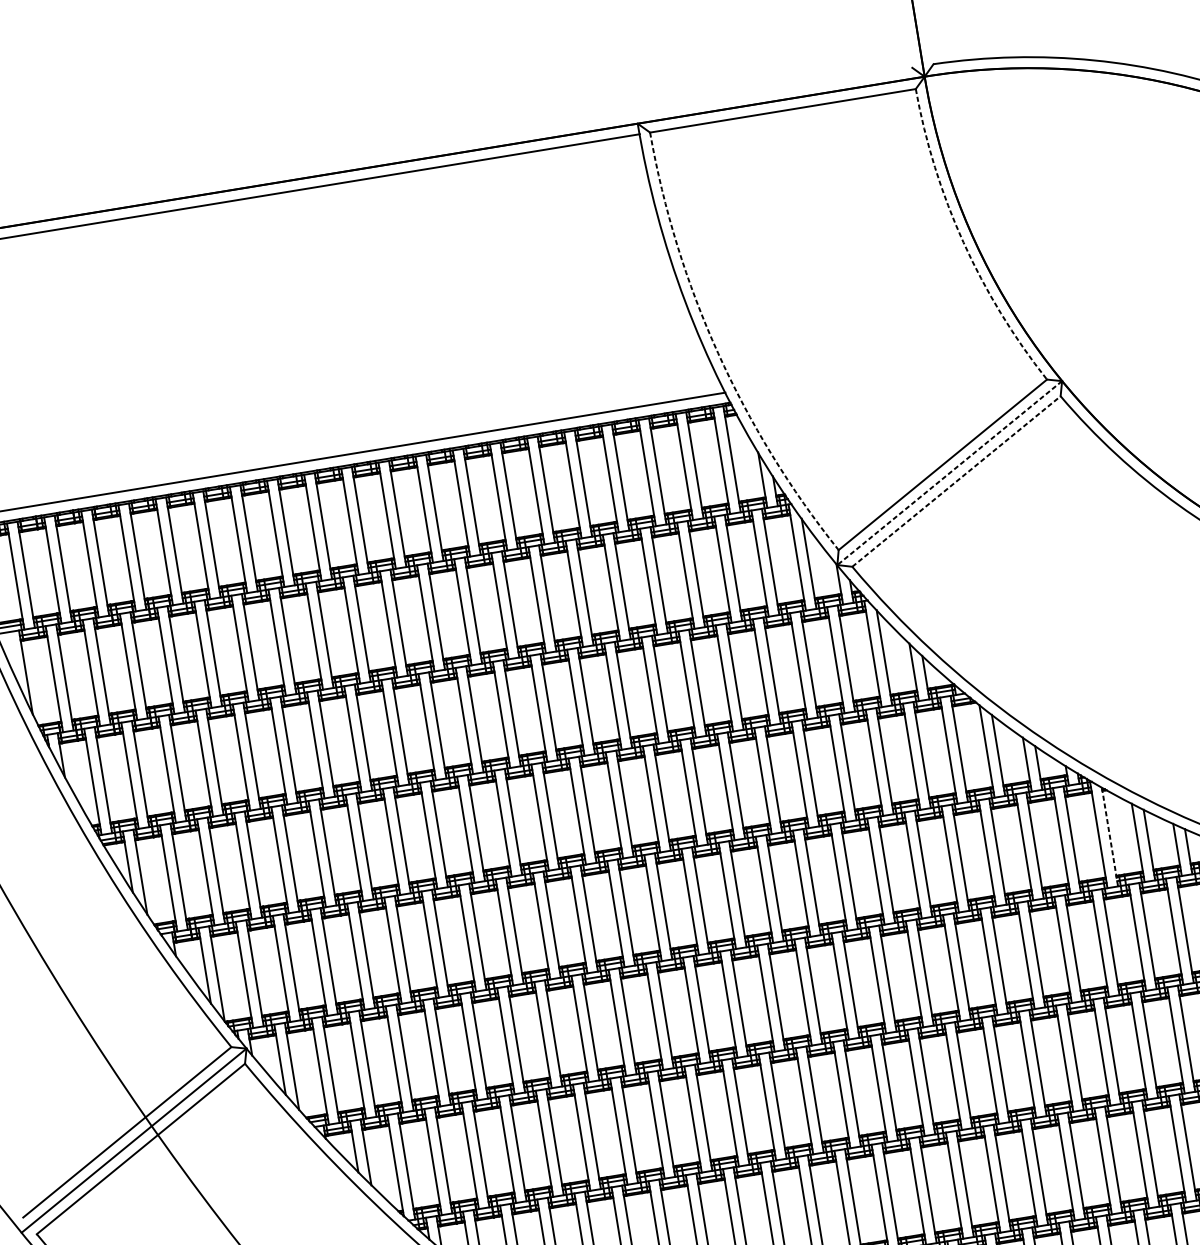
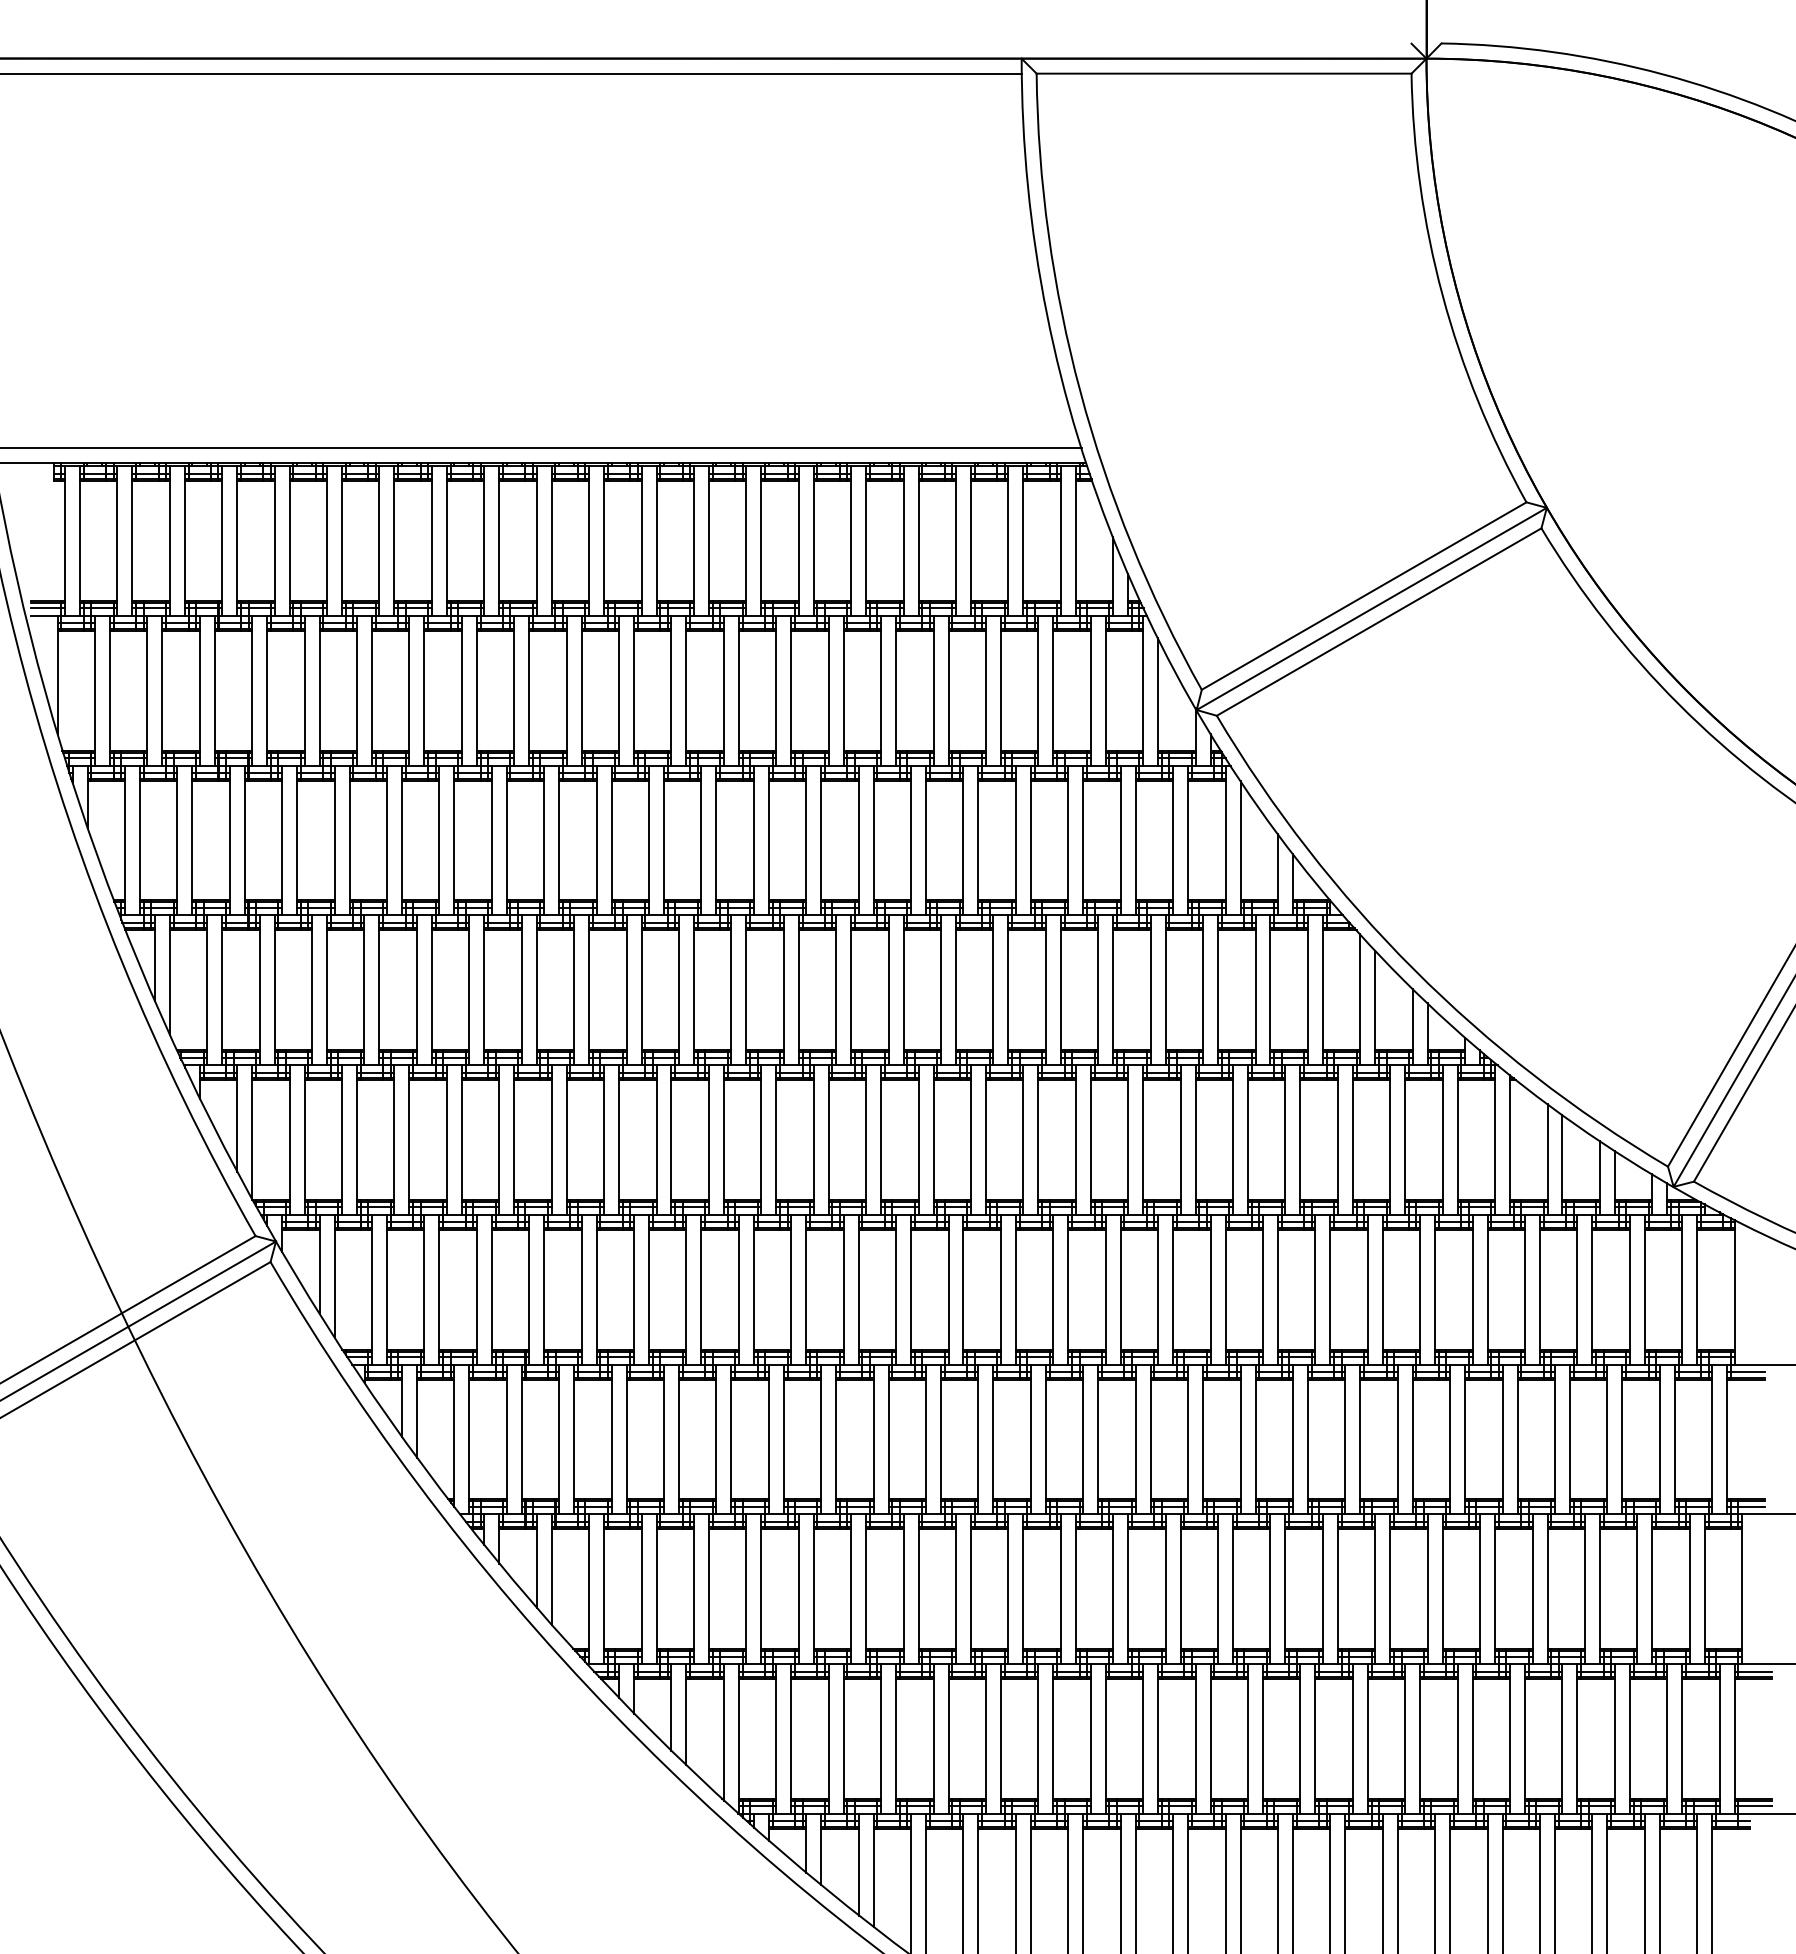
arc: (963, 242) -> (1442, 295), dashed -> solid
arc: (718, 353) -> (1080, 392), dashed -> solid
line: (949, 473) -> (1371, 609), dashed -> solid
line: (956, 481) -> (1379, 621), dashed -> solid
line: (1110, 837) -> (1510, 1145), dashed -> solid

